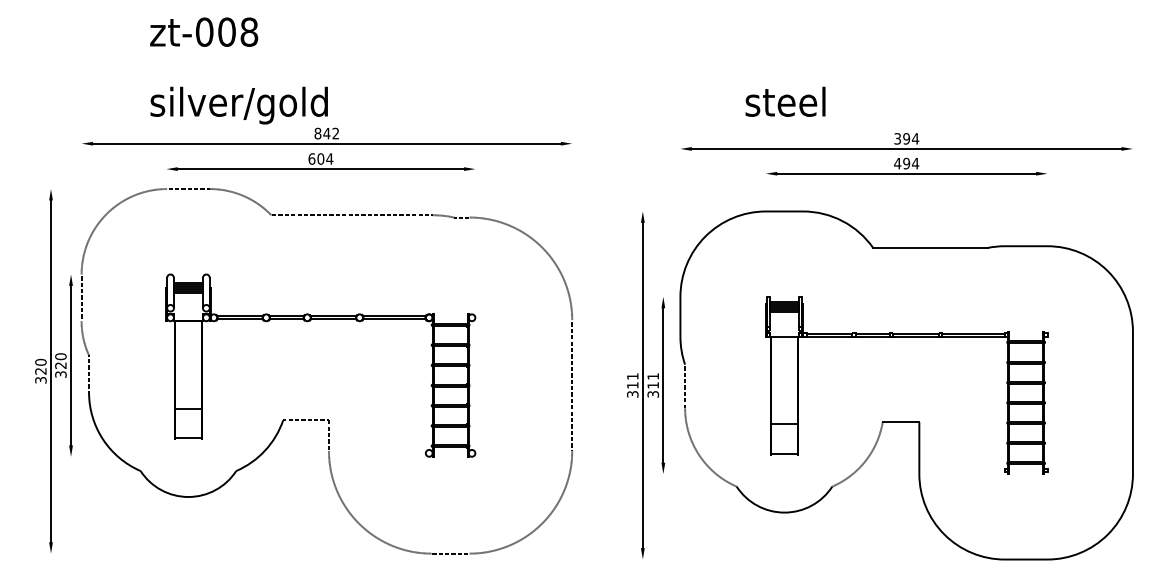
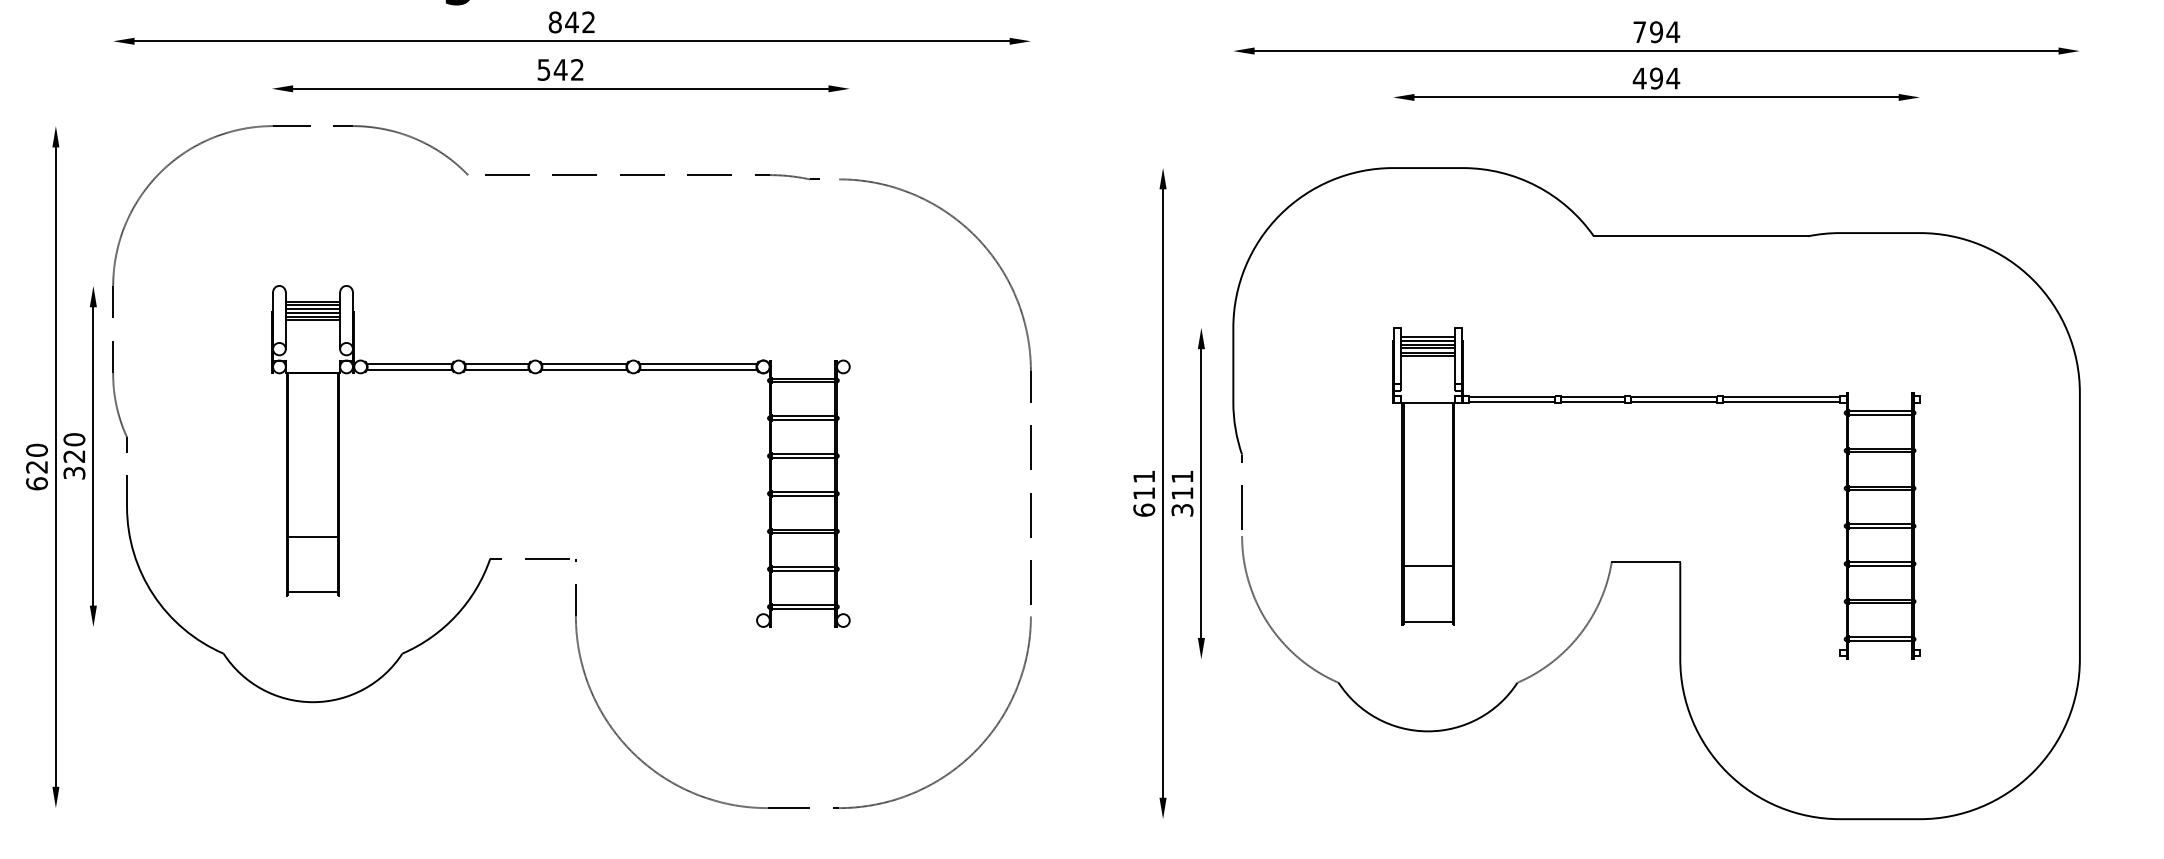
text: (897, 138) -> (1639, 31), 394 -> 794
text: (320, 158) -> (560, 68), 604 -> 542
text: (40, 379) -> (36, 482), 320 -> 620
text: (632, 393) -> (1143, 508), 311 -> 611

